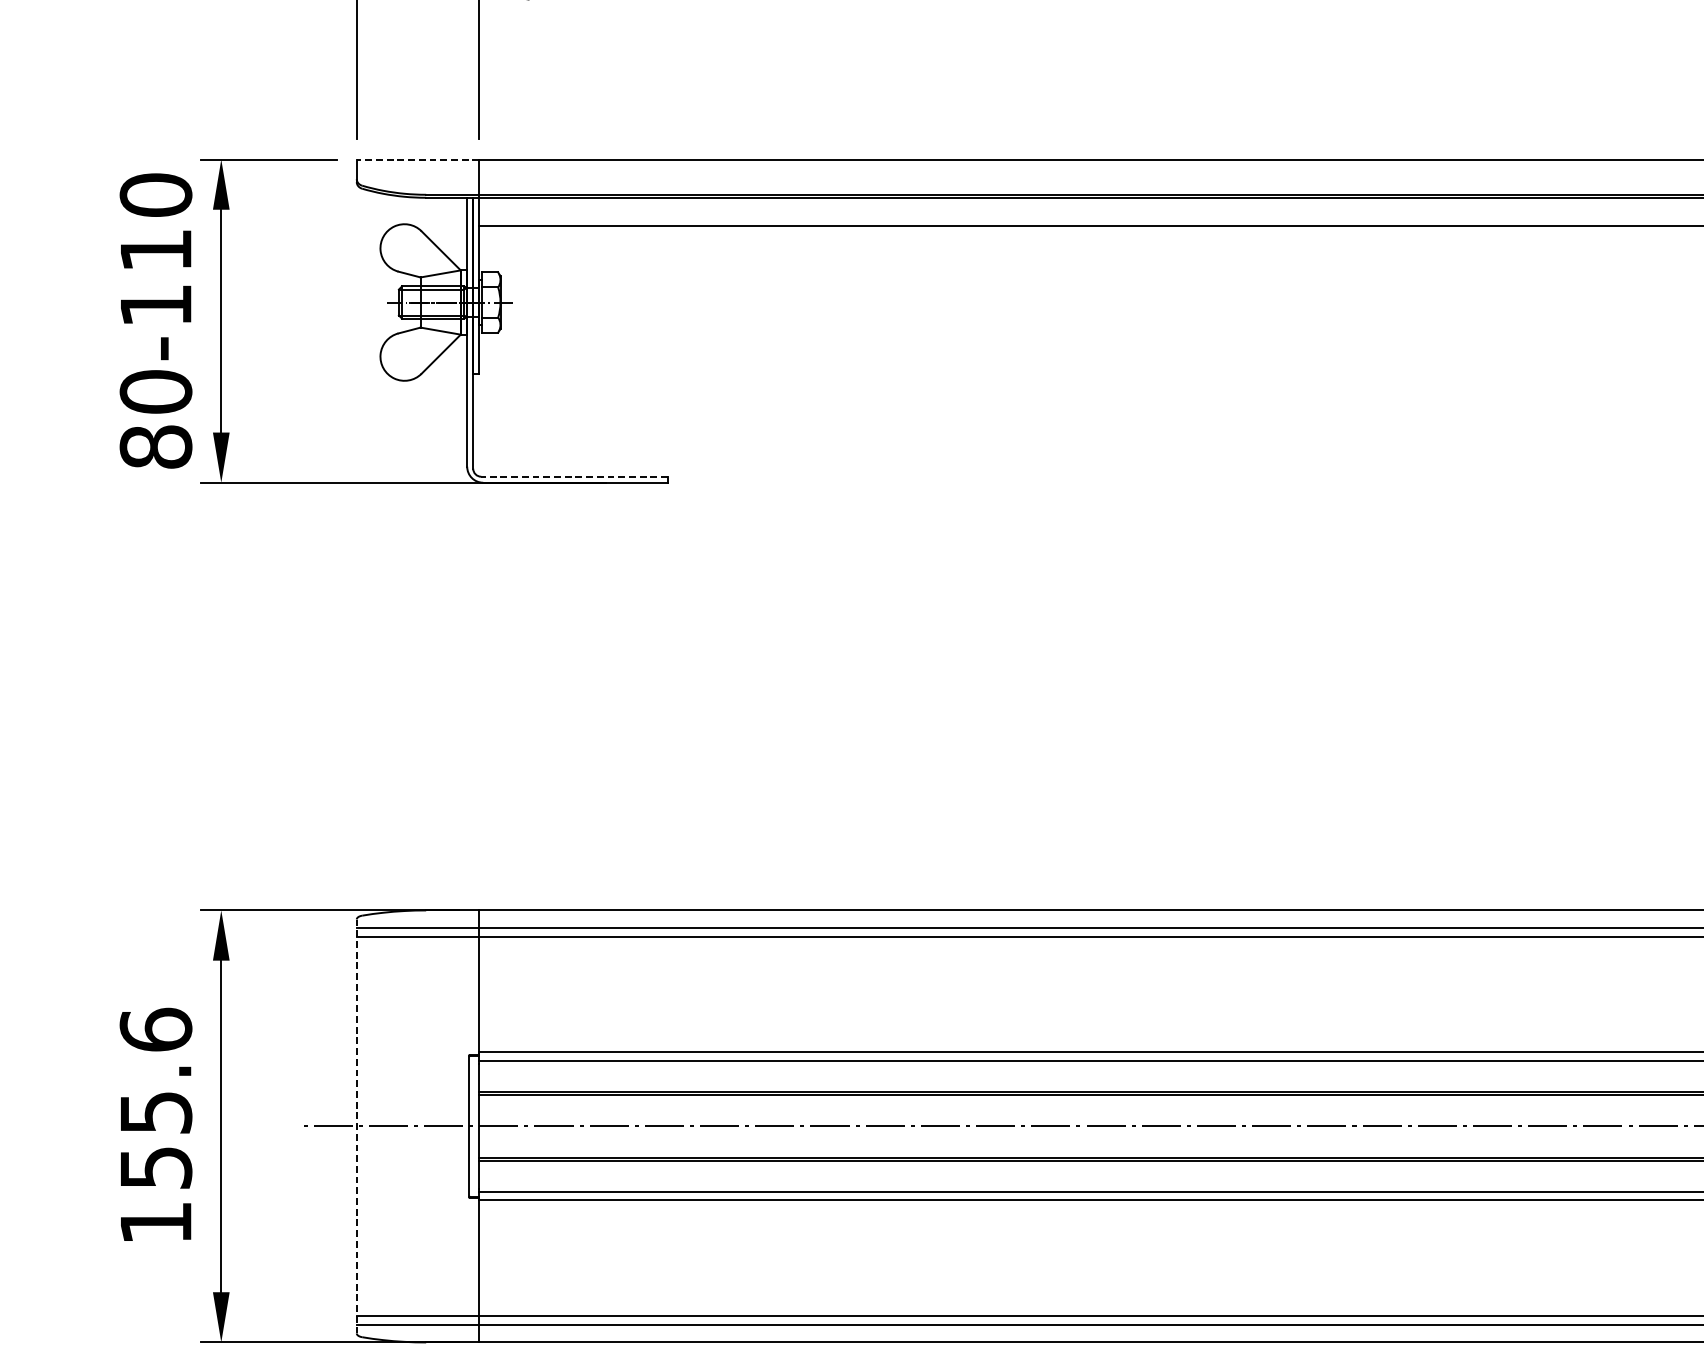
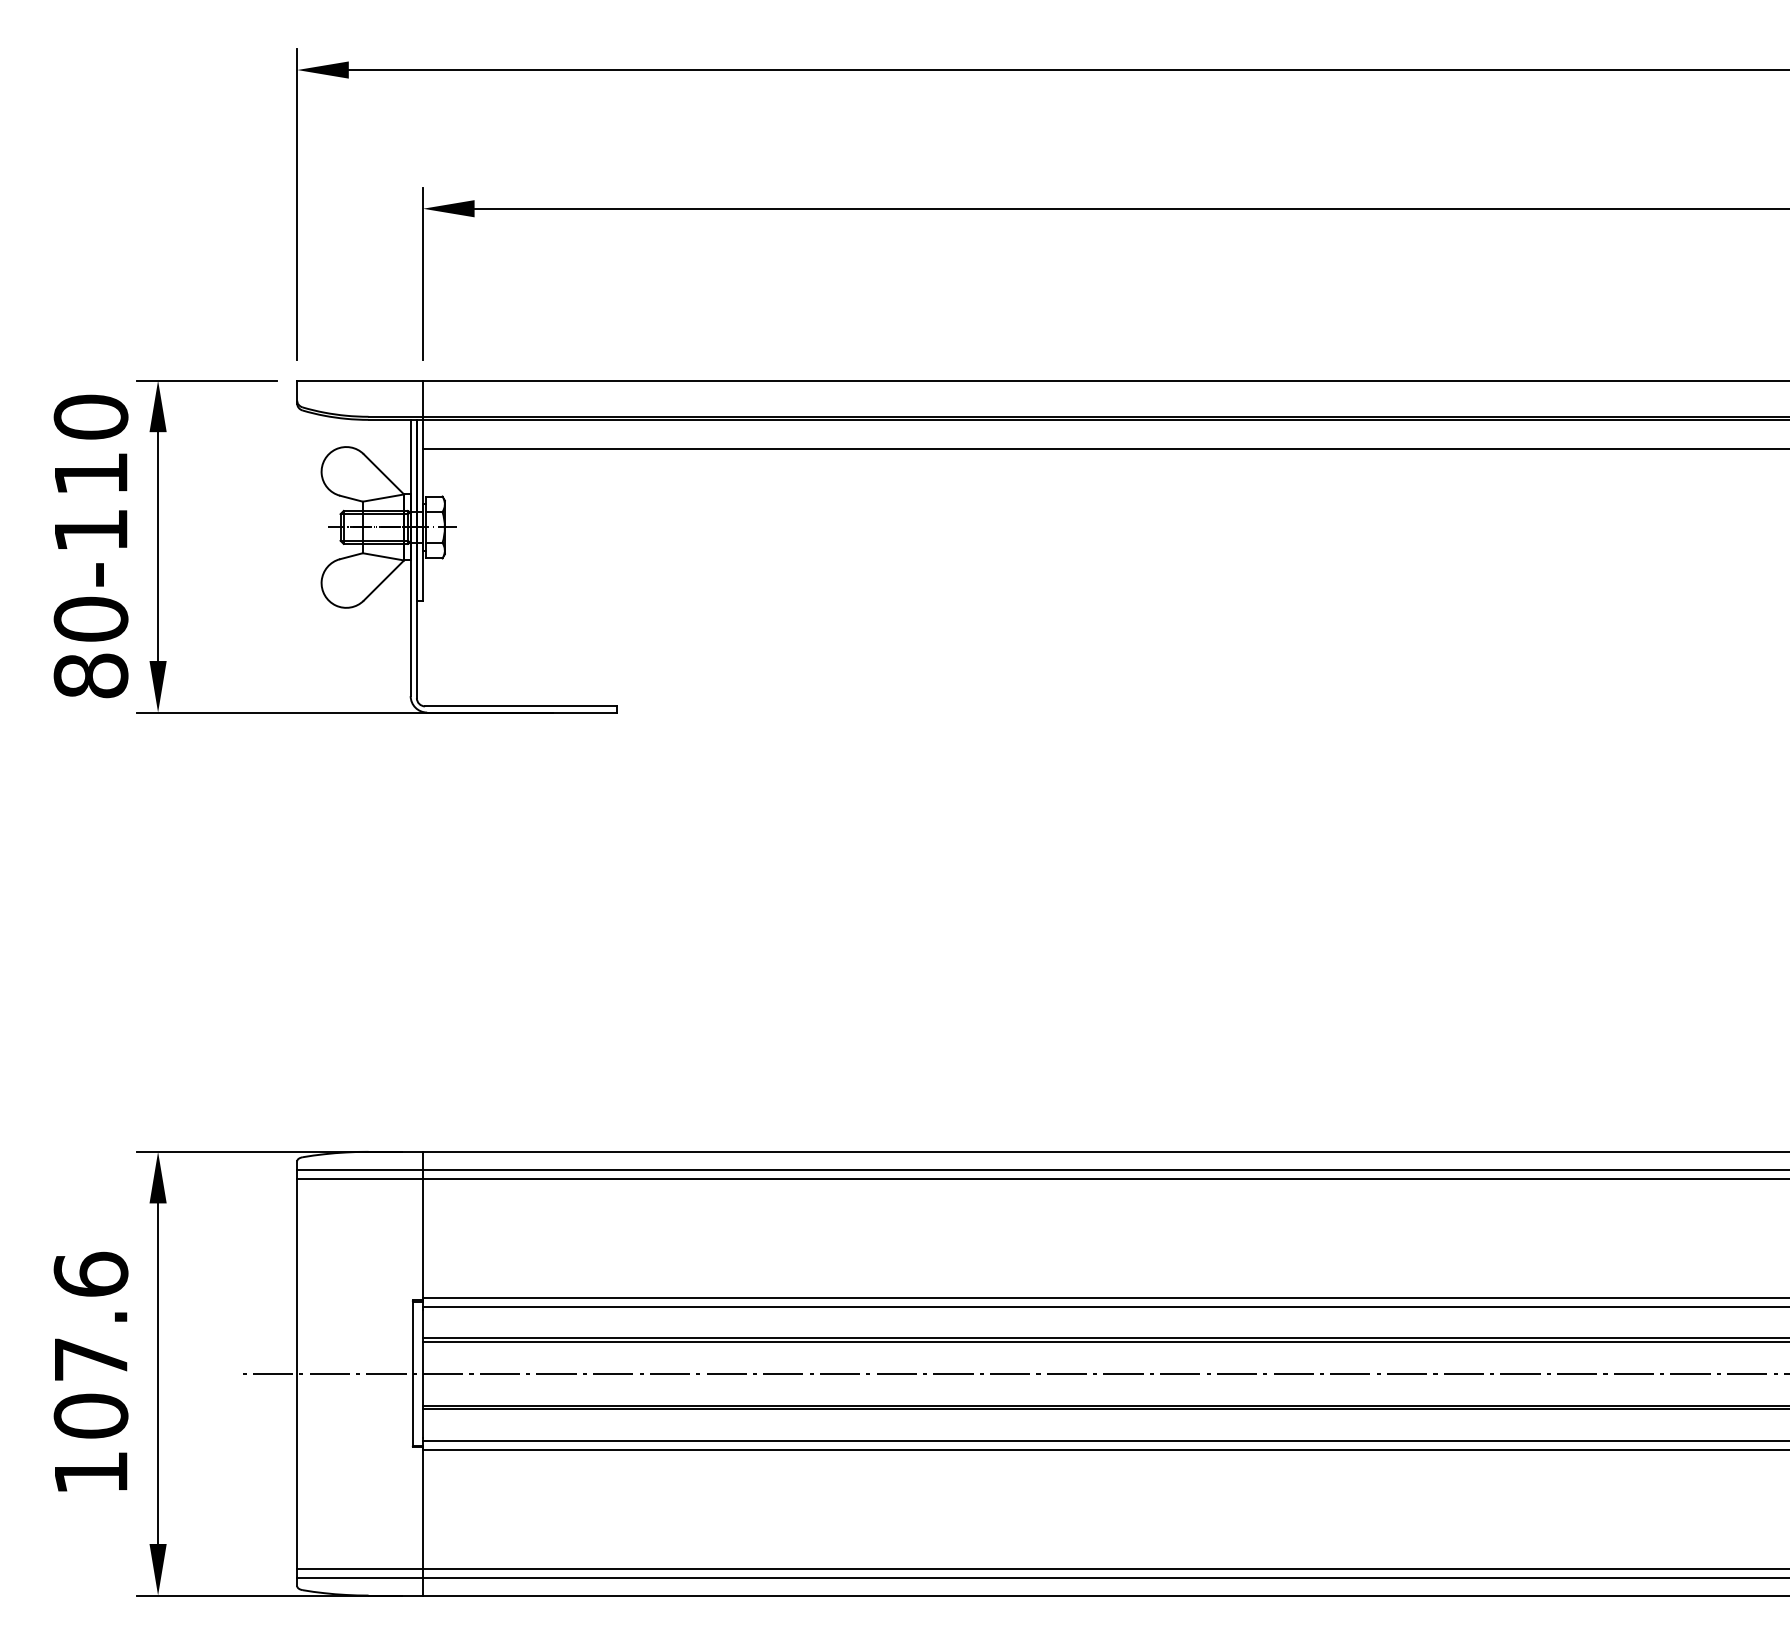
line: (418, 159) -> (360, 380), dashed -> solid
line: (574, 476) -> (520, 706), dashed -> solid
line: (357, 1126) -> (297, 1373), dashed -> solid
text: (155, 1140) -> (90, 1388), 155.6 -> 107.6

